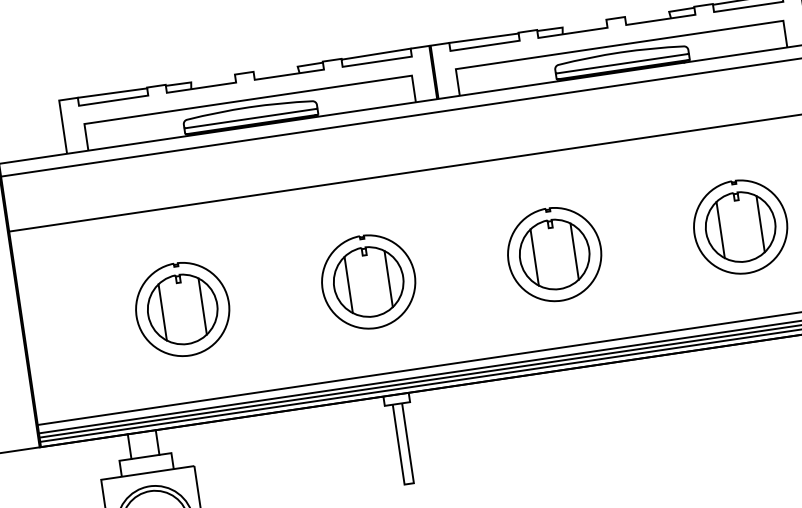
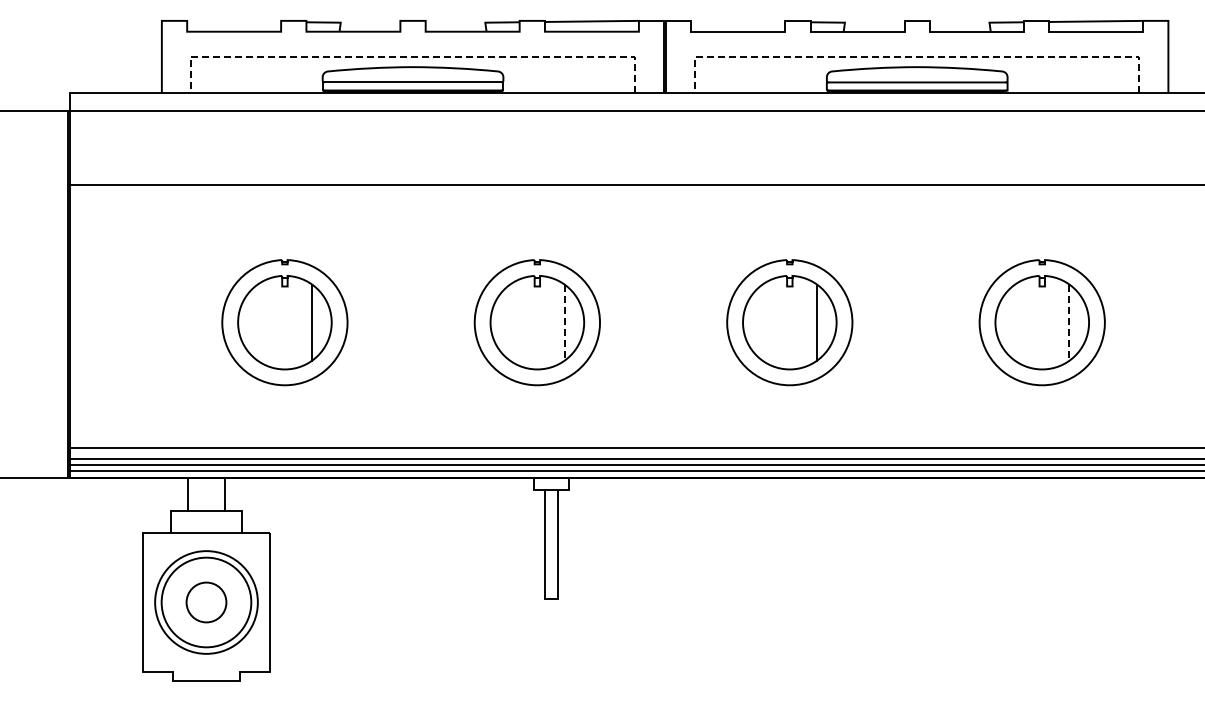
line: (484, 37) -> (738, 20), removed
line: (619, 45) -> (916, 57), solid -> dashed
line: (112, 92) -> (234, 20), removed
line: (247, 100) -> (412, 57), solid -> dashed
line: (760, 224) -> (1069, 323), solid -> dashed
line: (720, 229) -> (1015, 322), removed
line: (534, 257) -> (762, 322), removed
line: (388, 279) -> (564, 323), solid -> dashed
line: (348, 284) -> (510, 322), removed
line: (162, 312) -> (257, 322), removed

